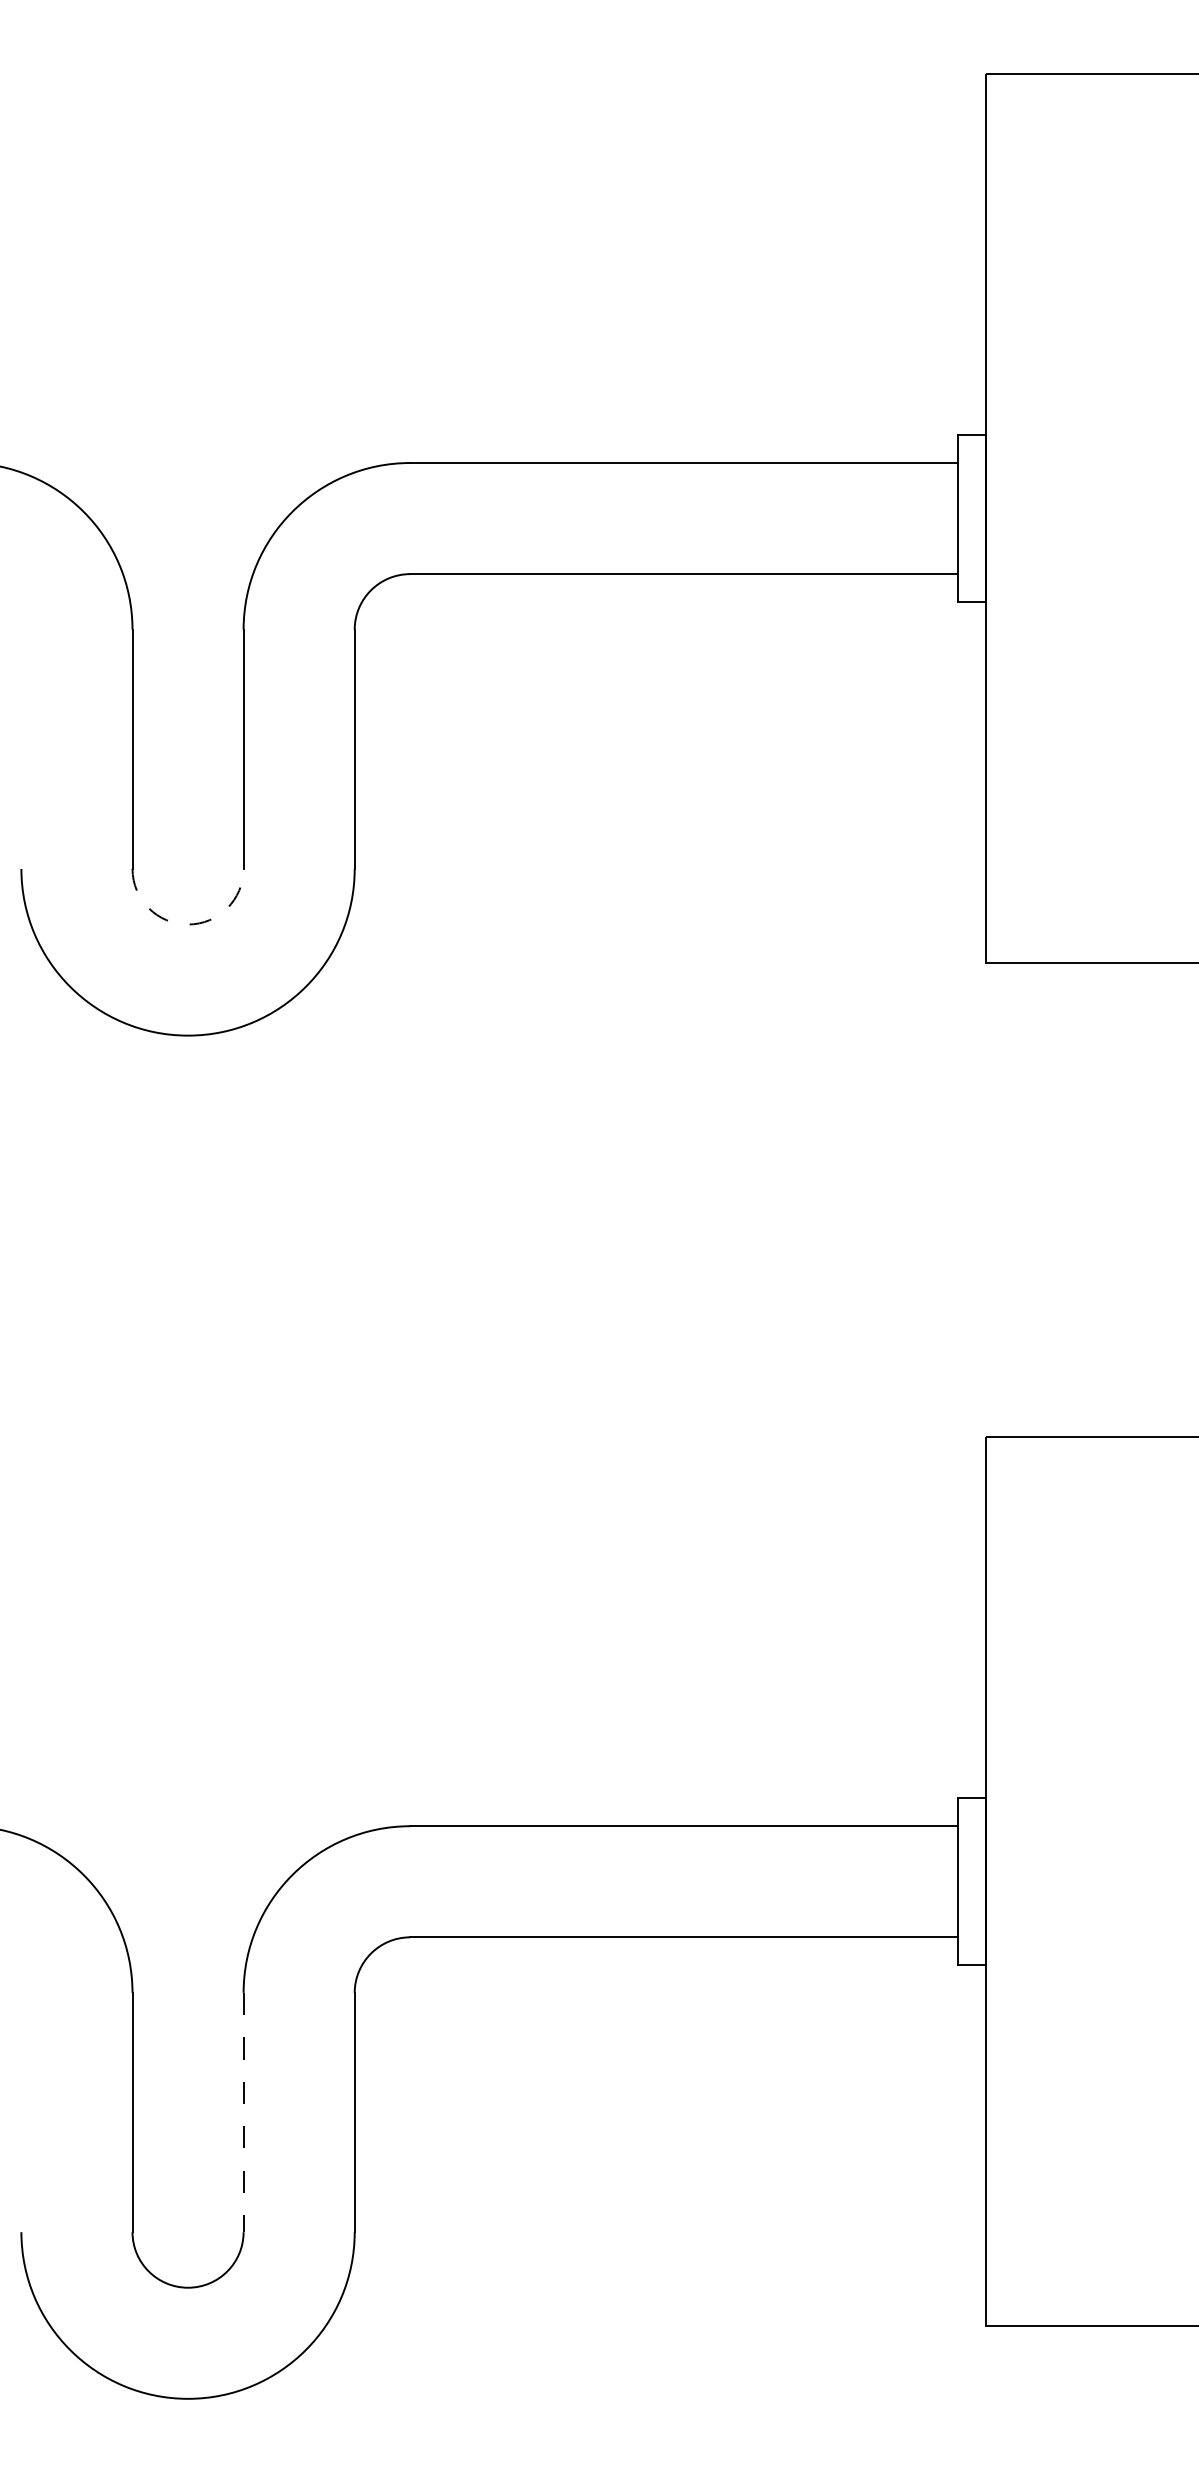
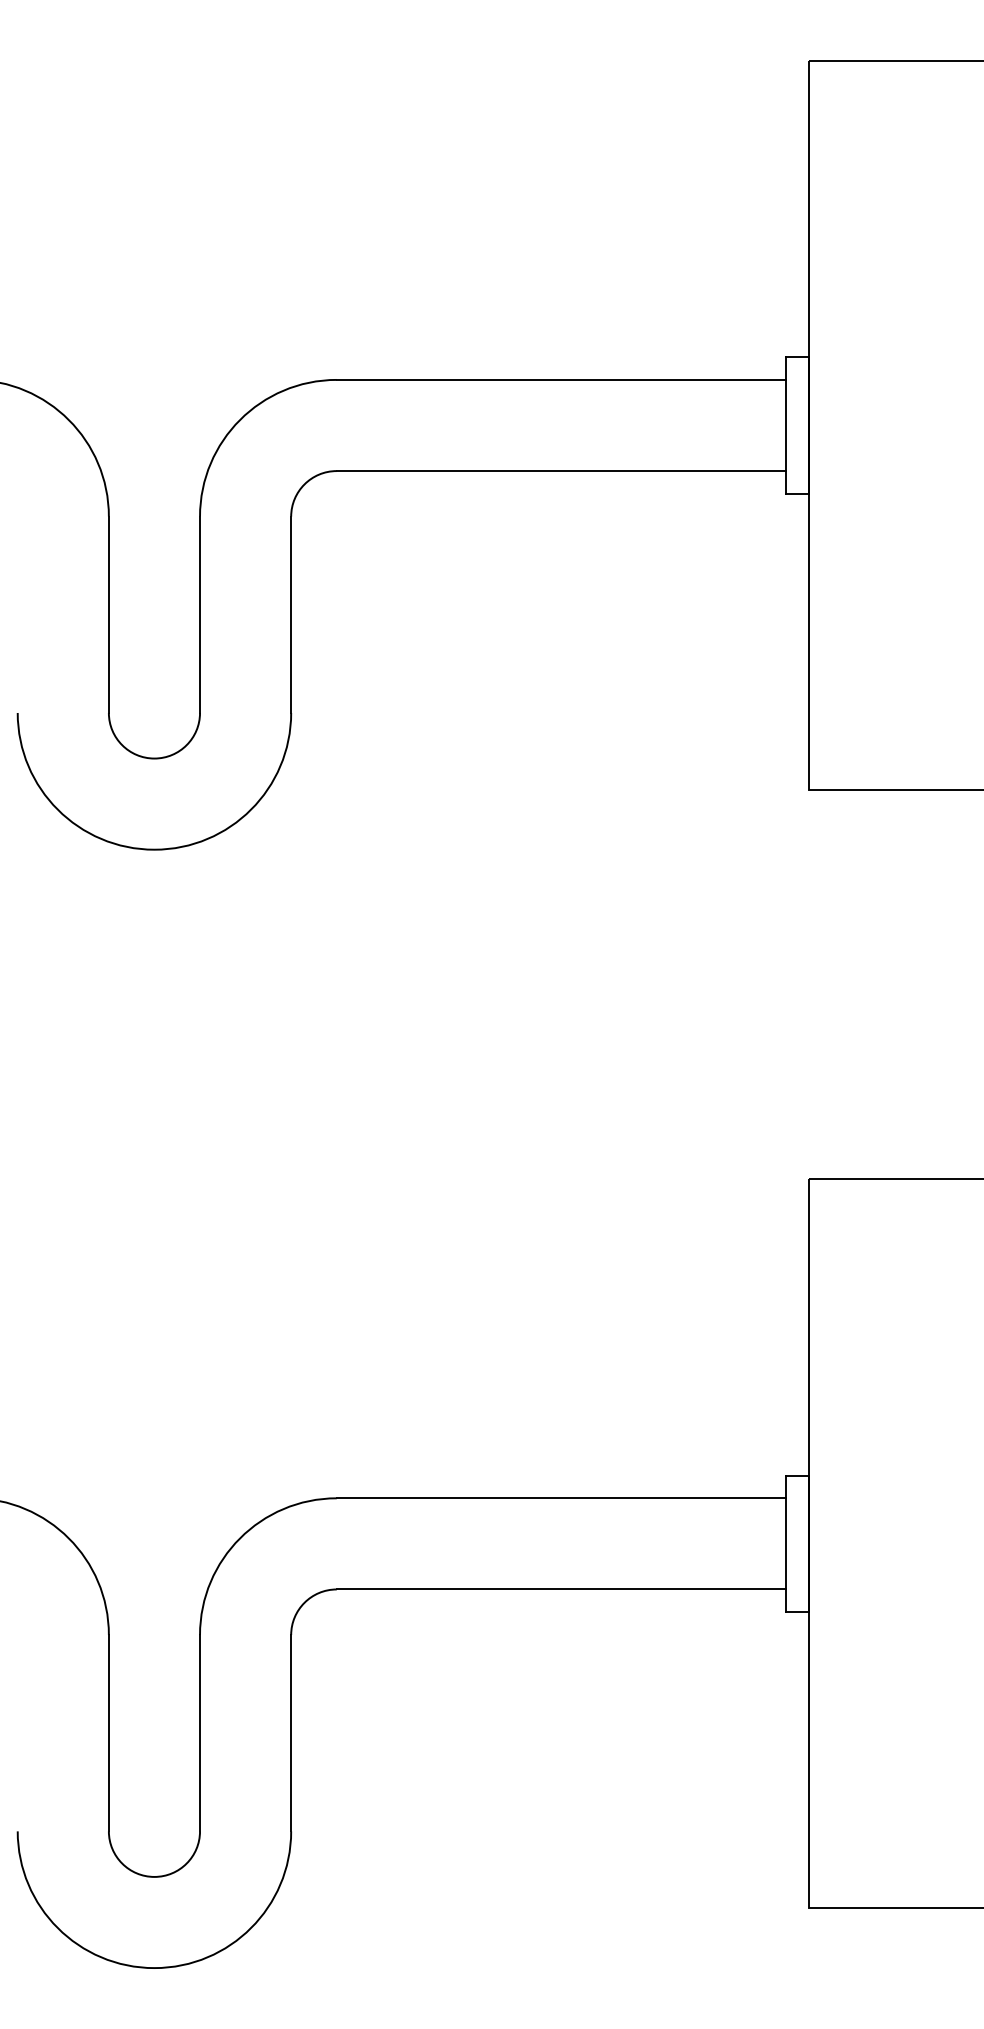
arc: (188, 924) -> (154, 758), dashed -> solid
line: (243, 2112) -> (199, 1733), dashed -> solid

